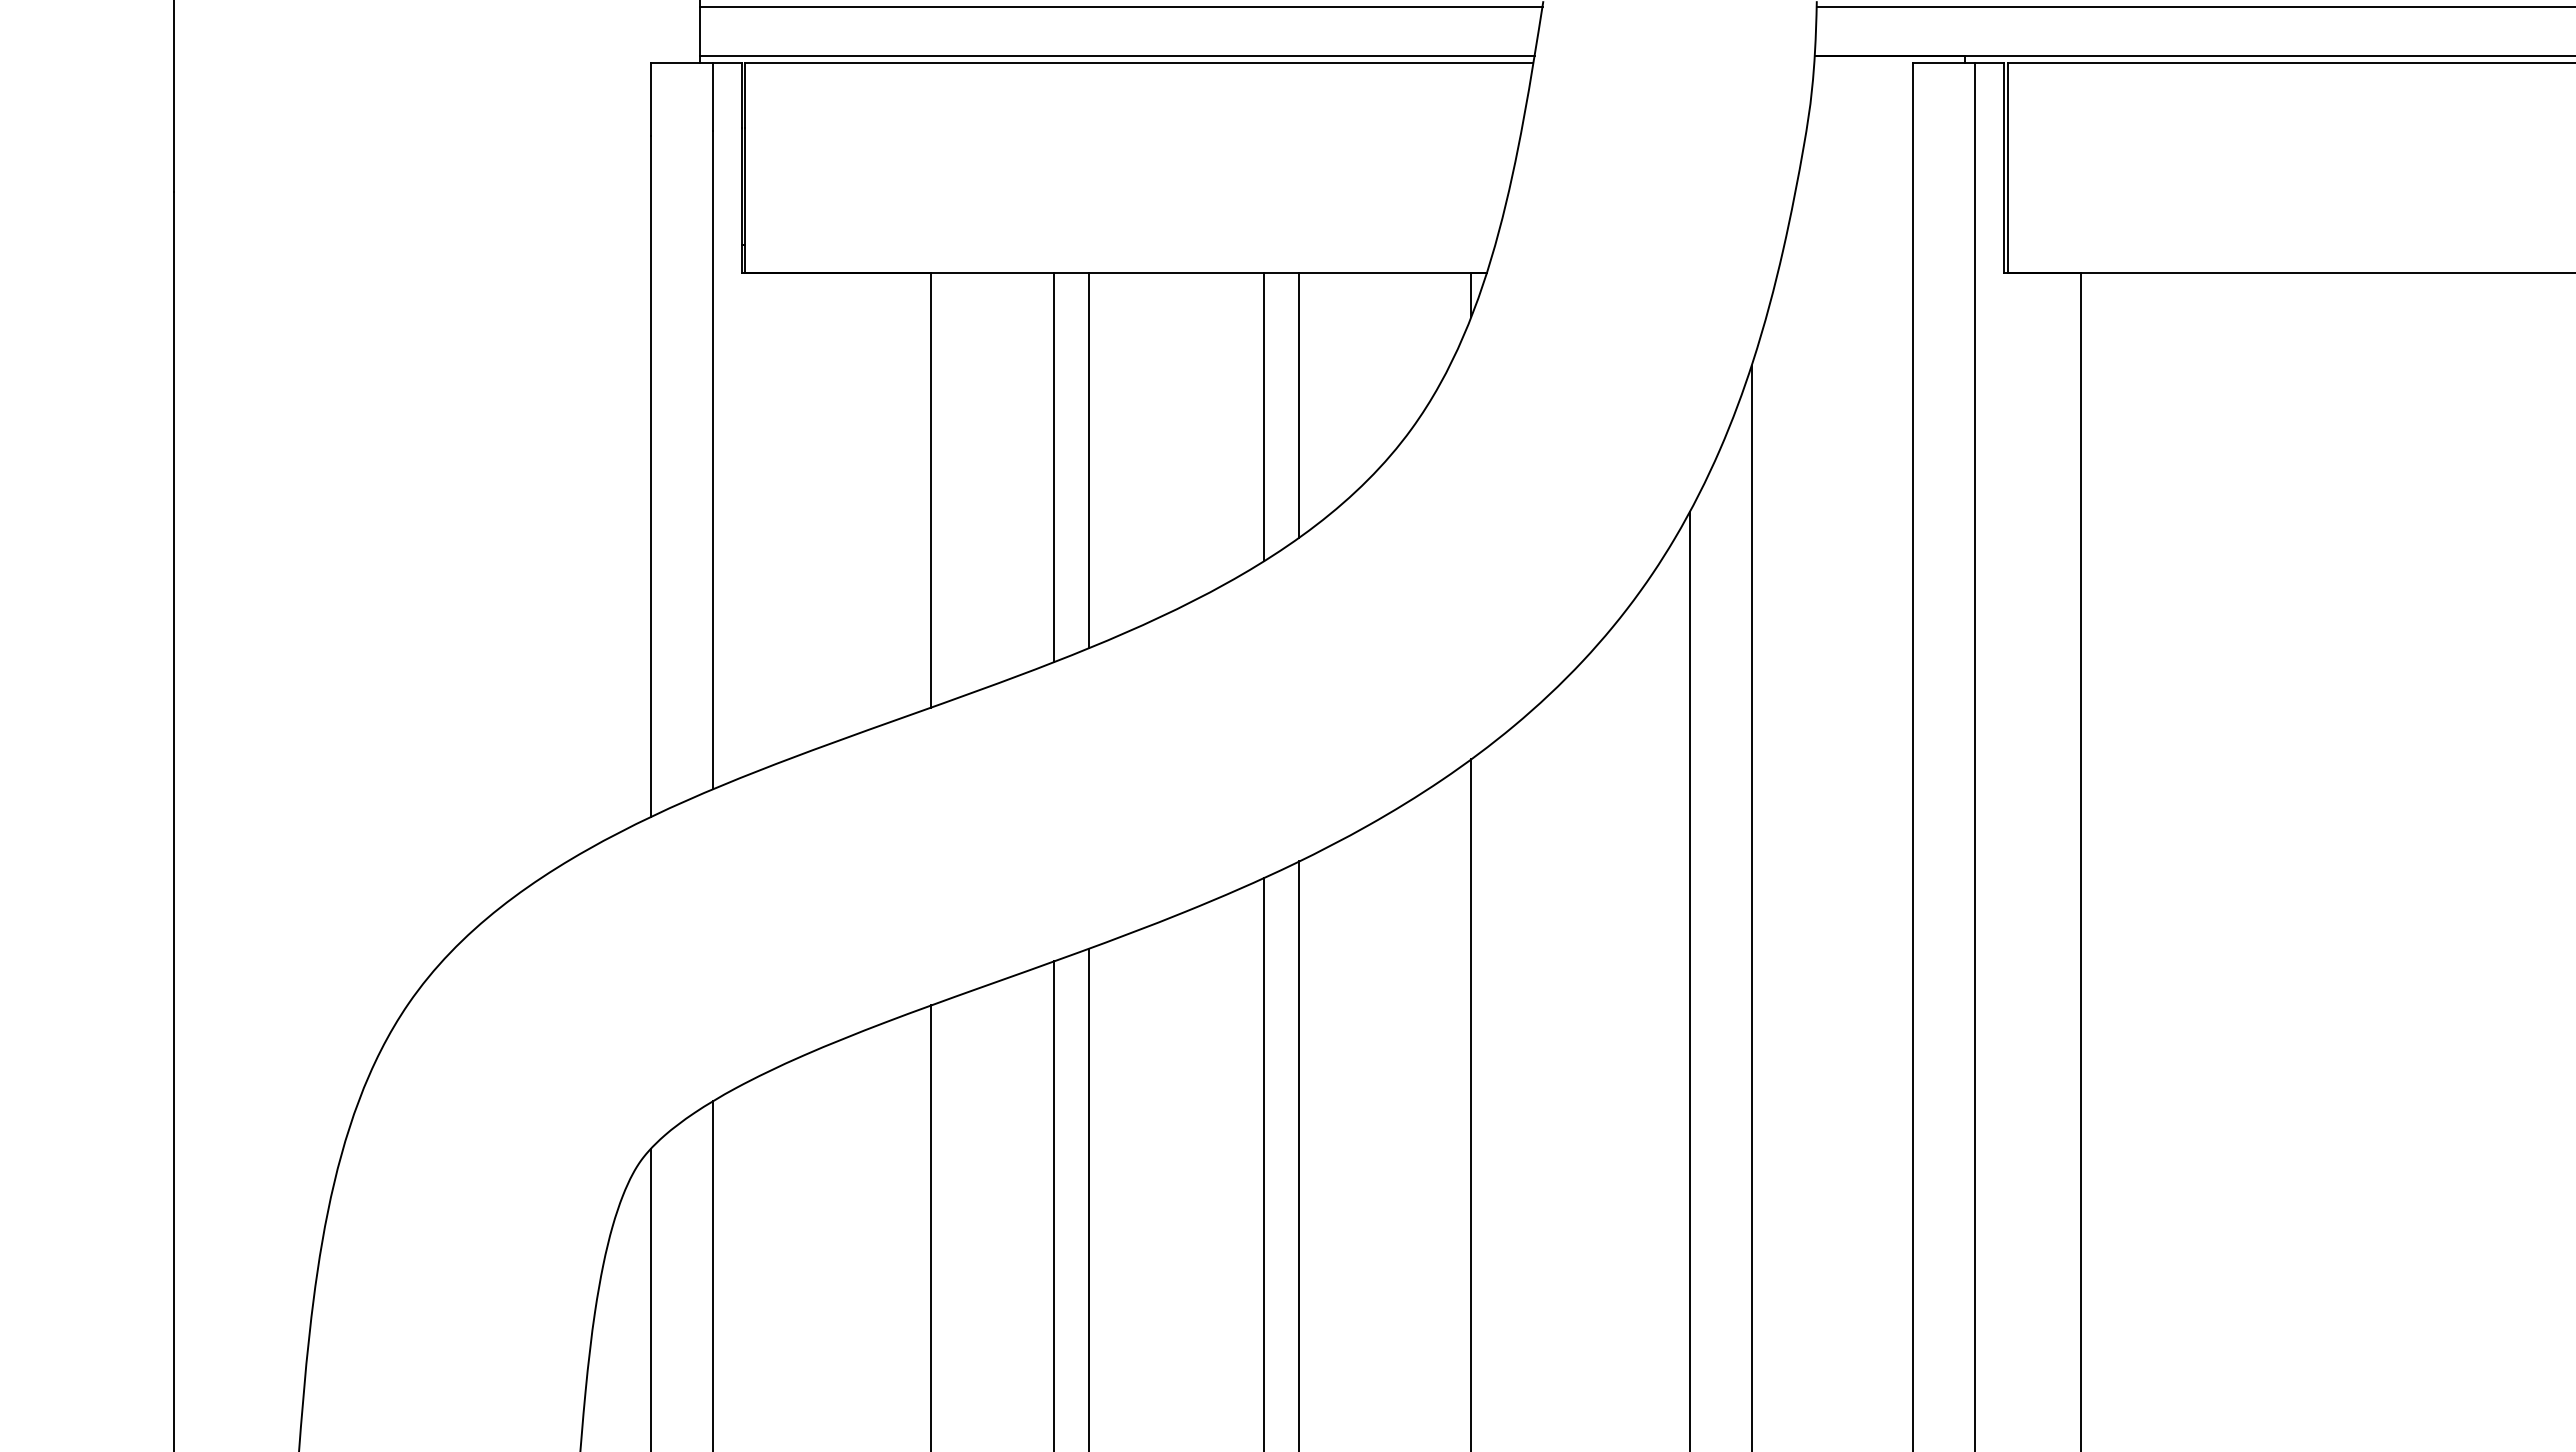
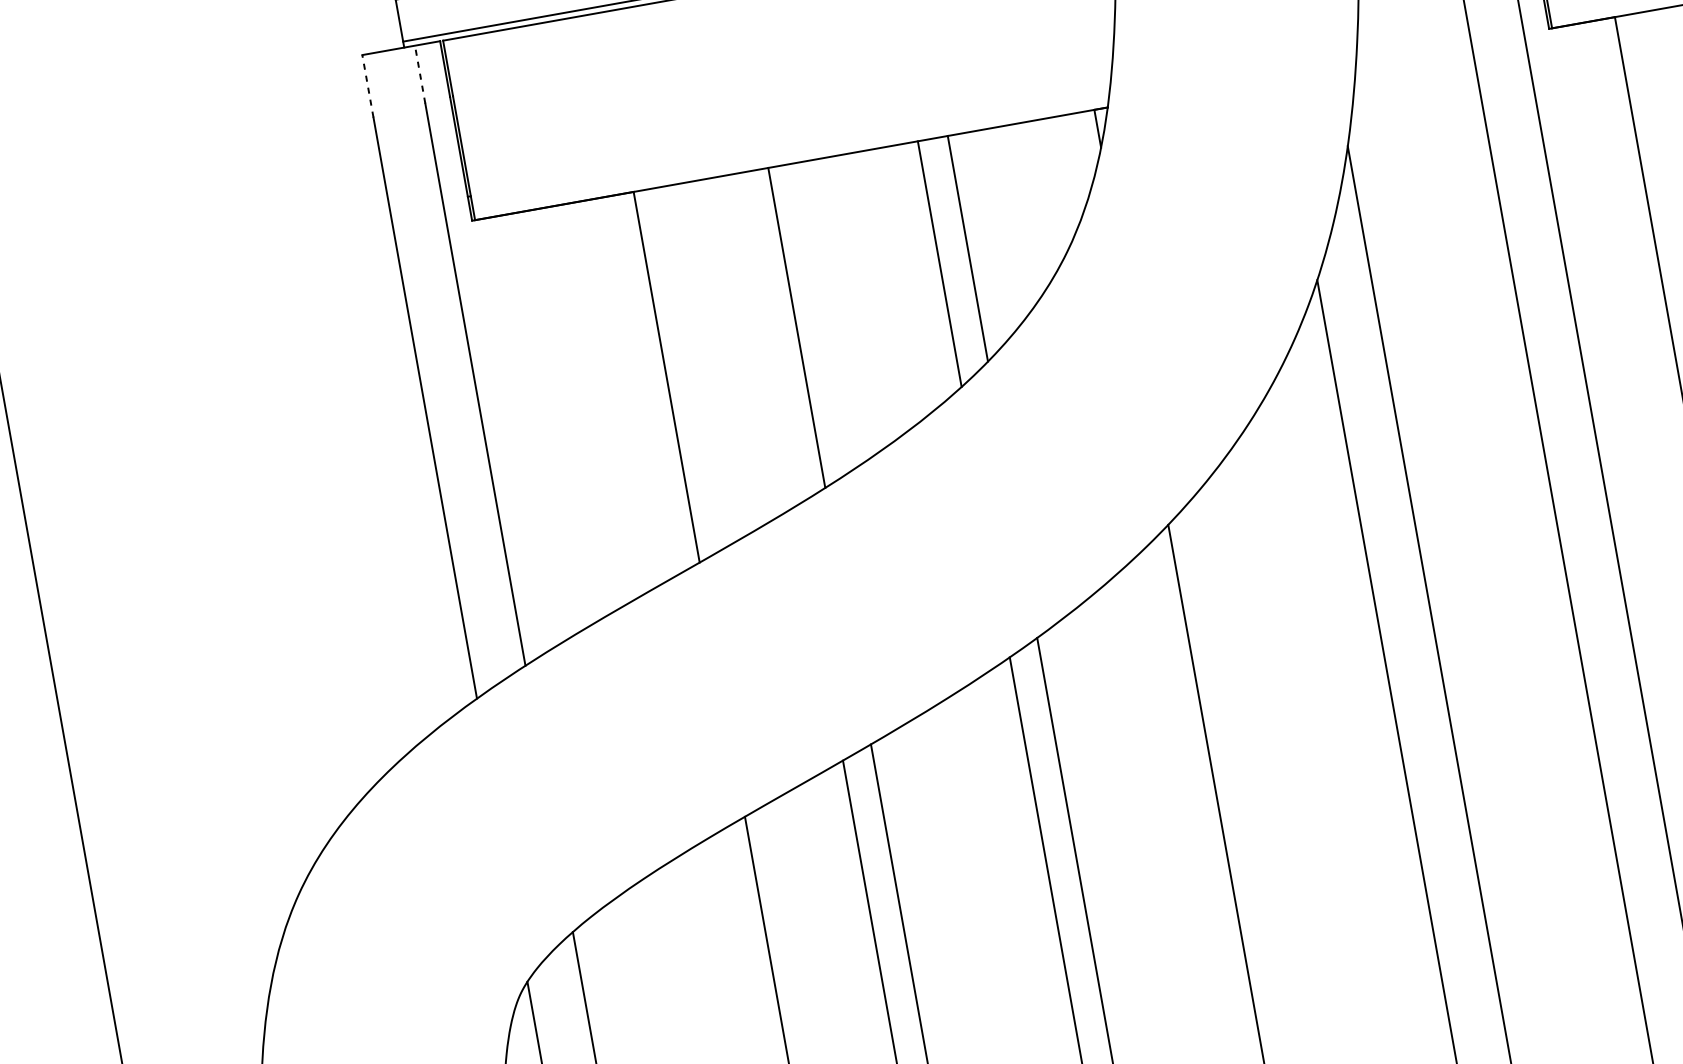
line: (712, 96) -> (420, 74), solid -> dashed
line: (650, 99) -> (367, 86), solid -> dashed
line: (1053, 467) -> (767, 339), removed

